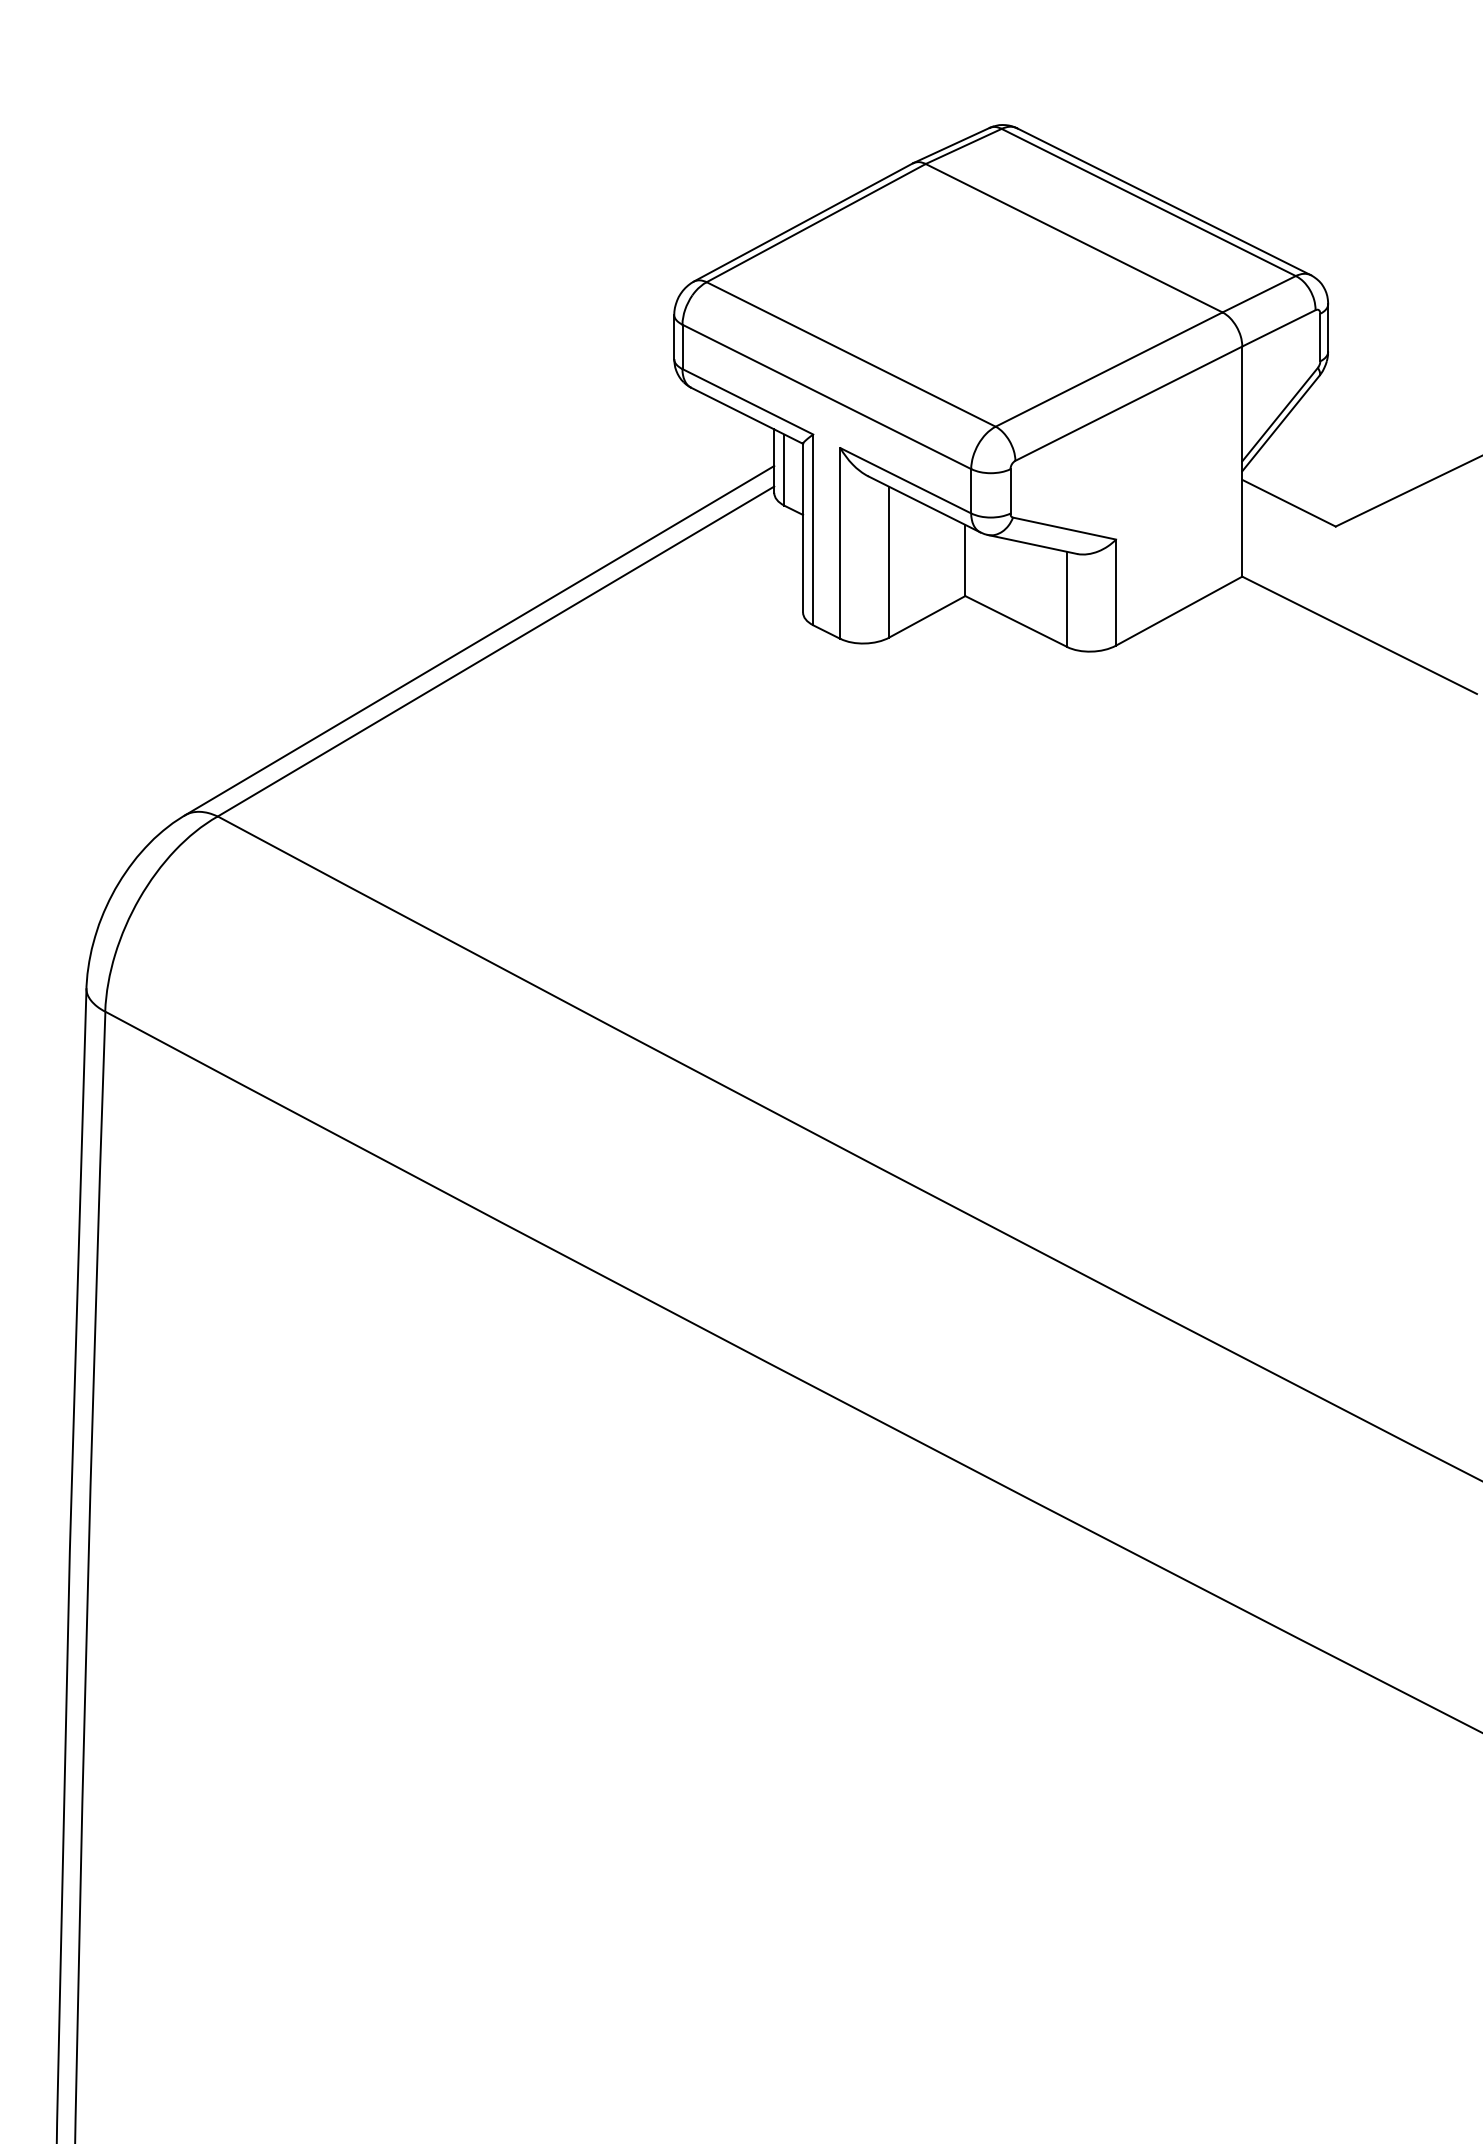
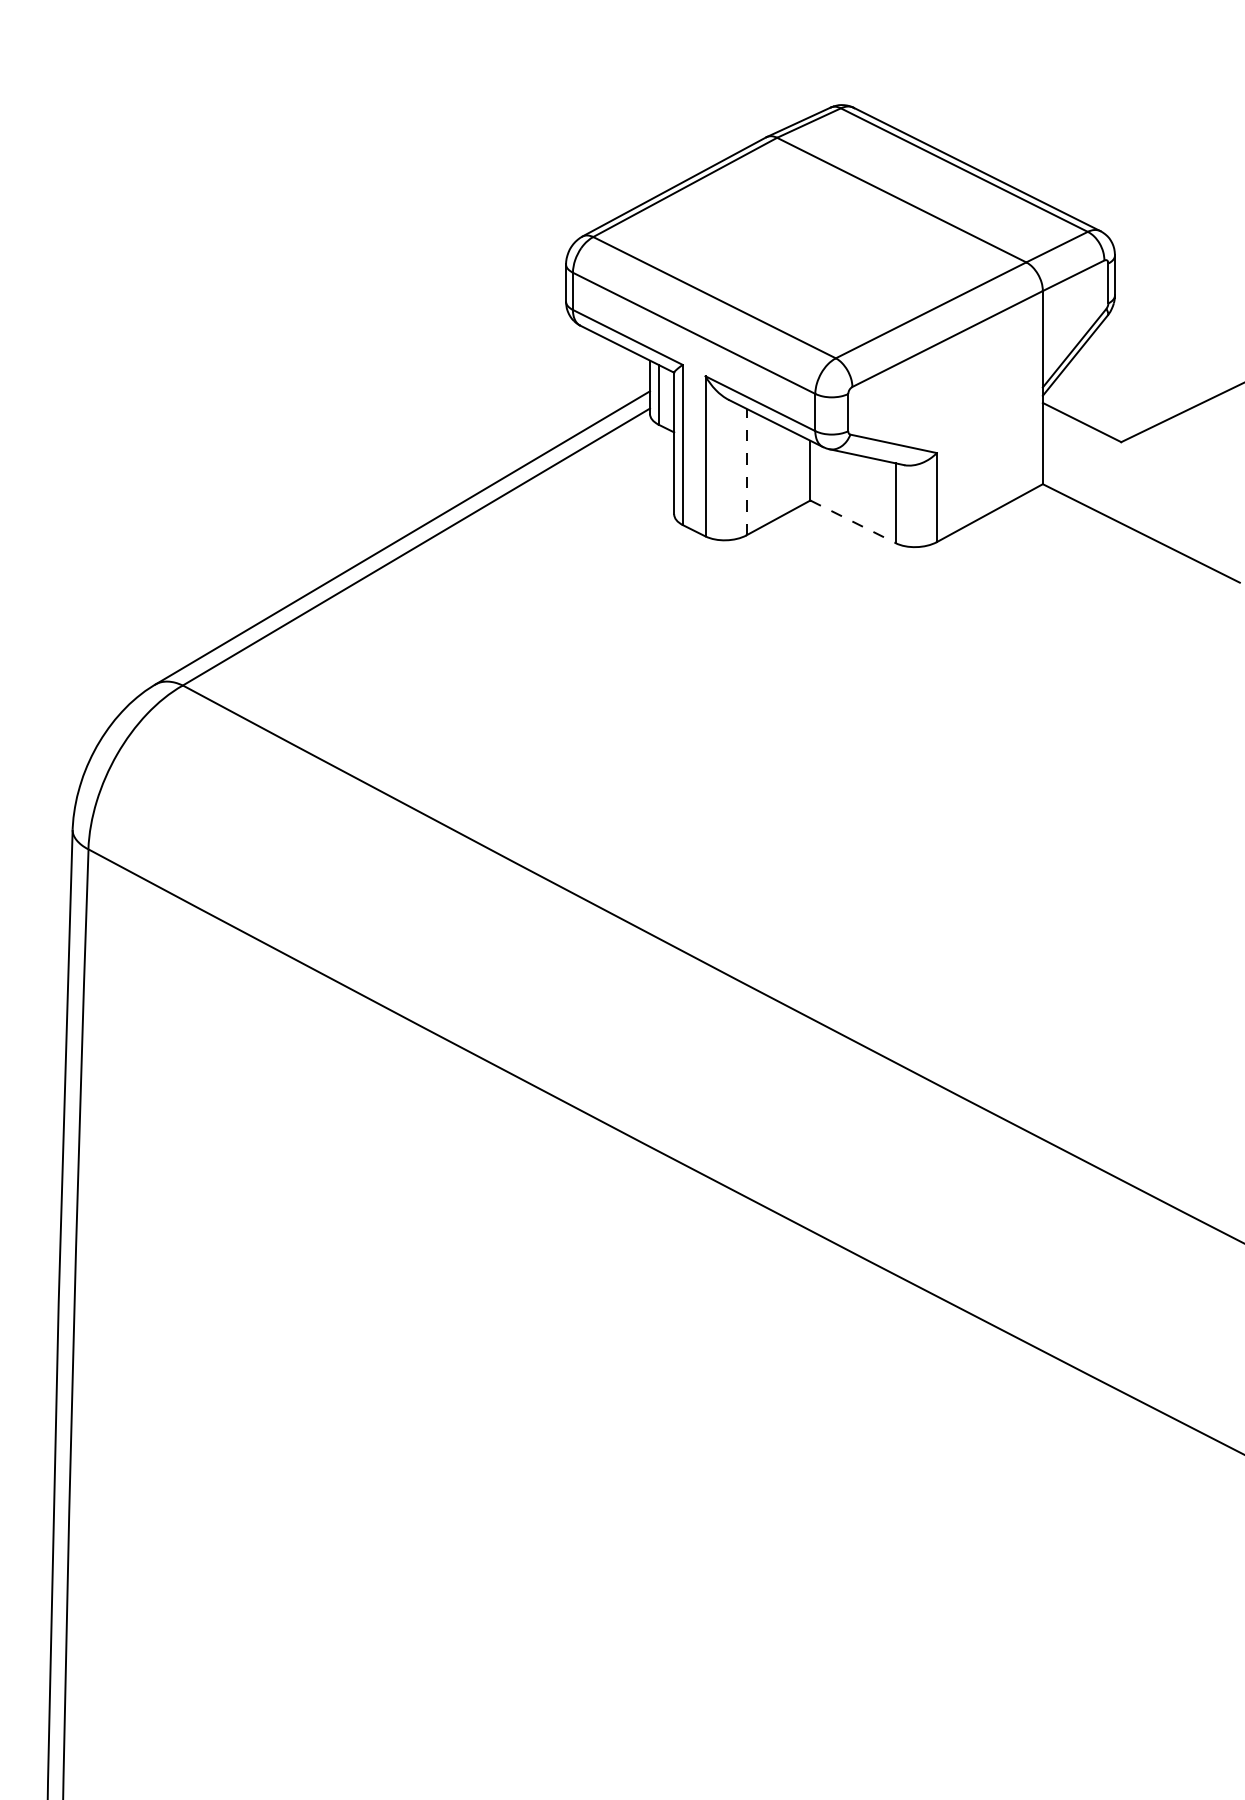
line: (889, 561) -> (746, 471), solid -> dashed
line: (1016, 621) -> (853, 521), solid -> dashed

